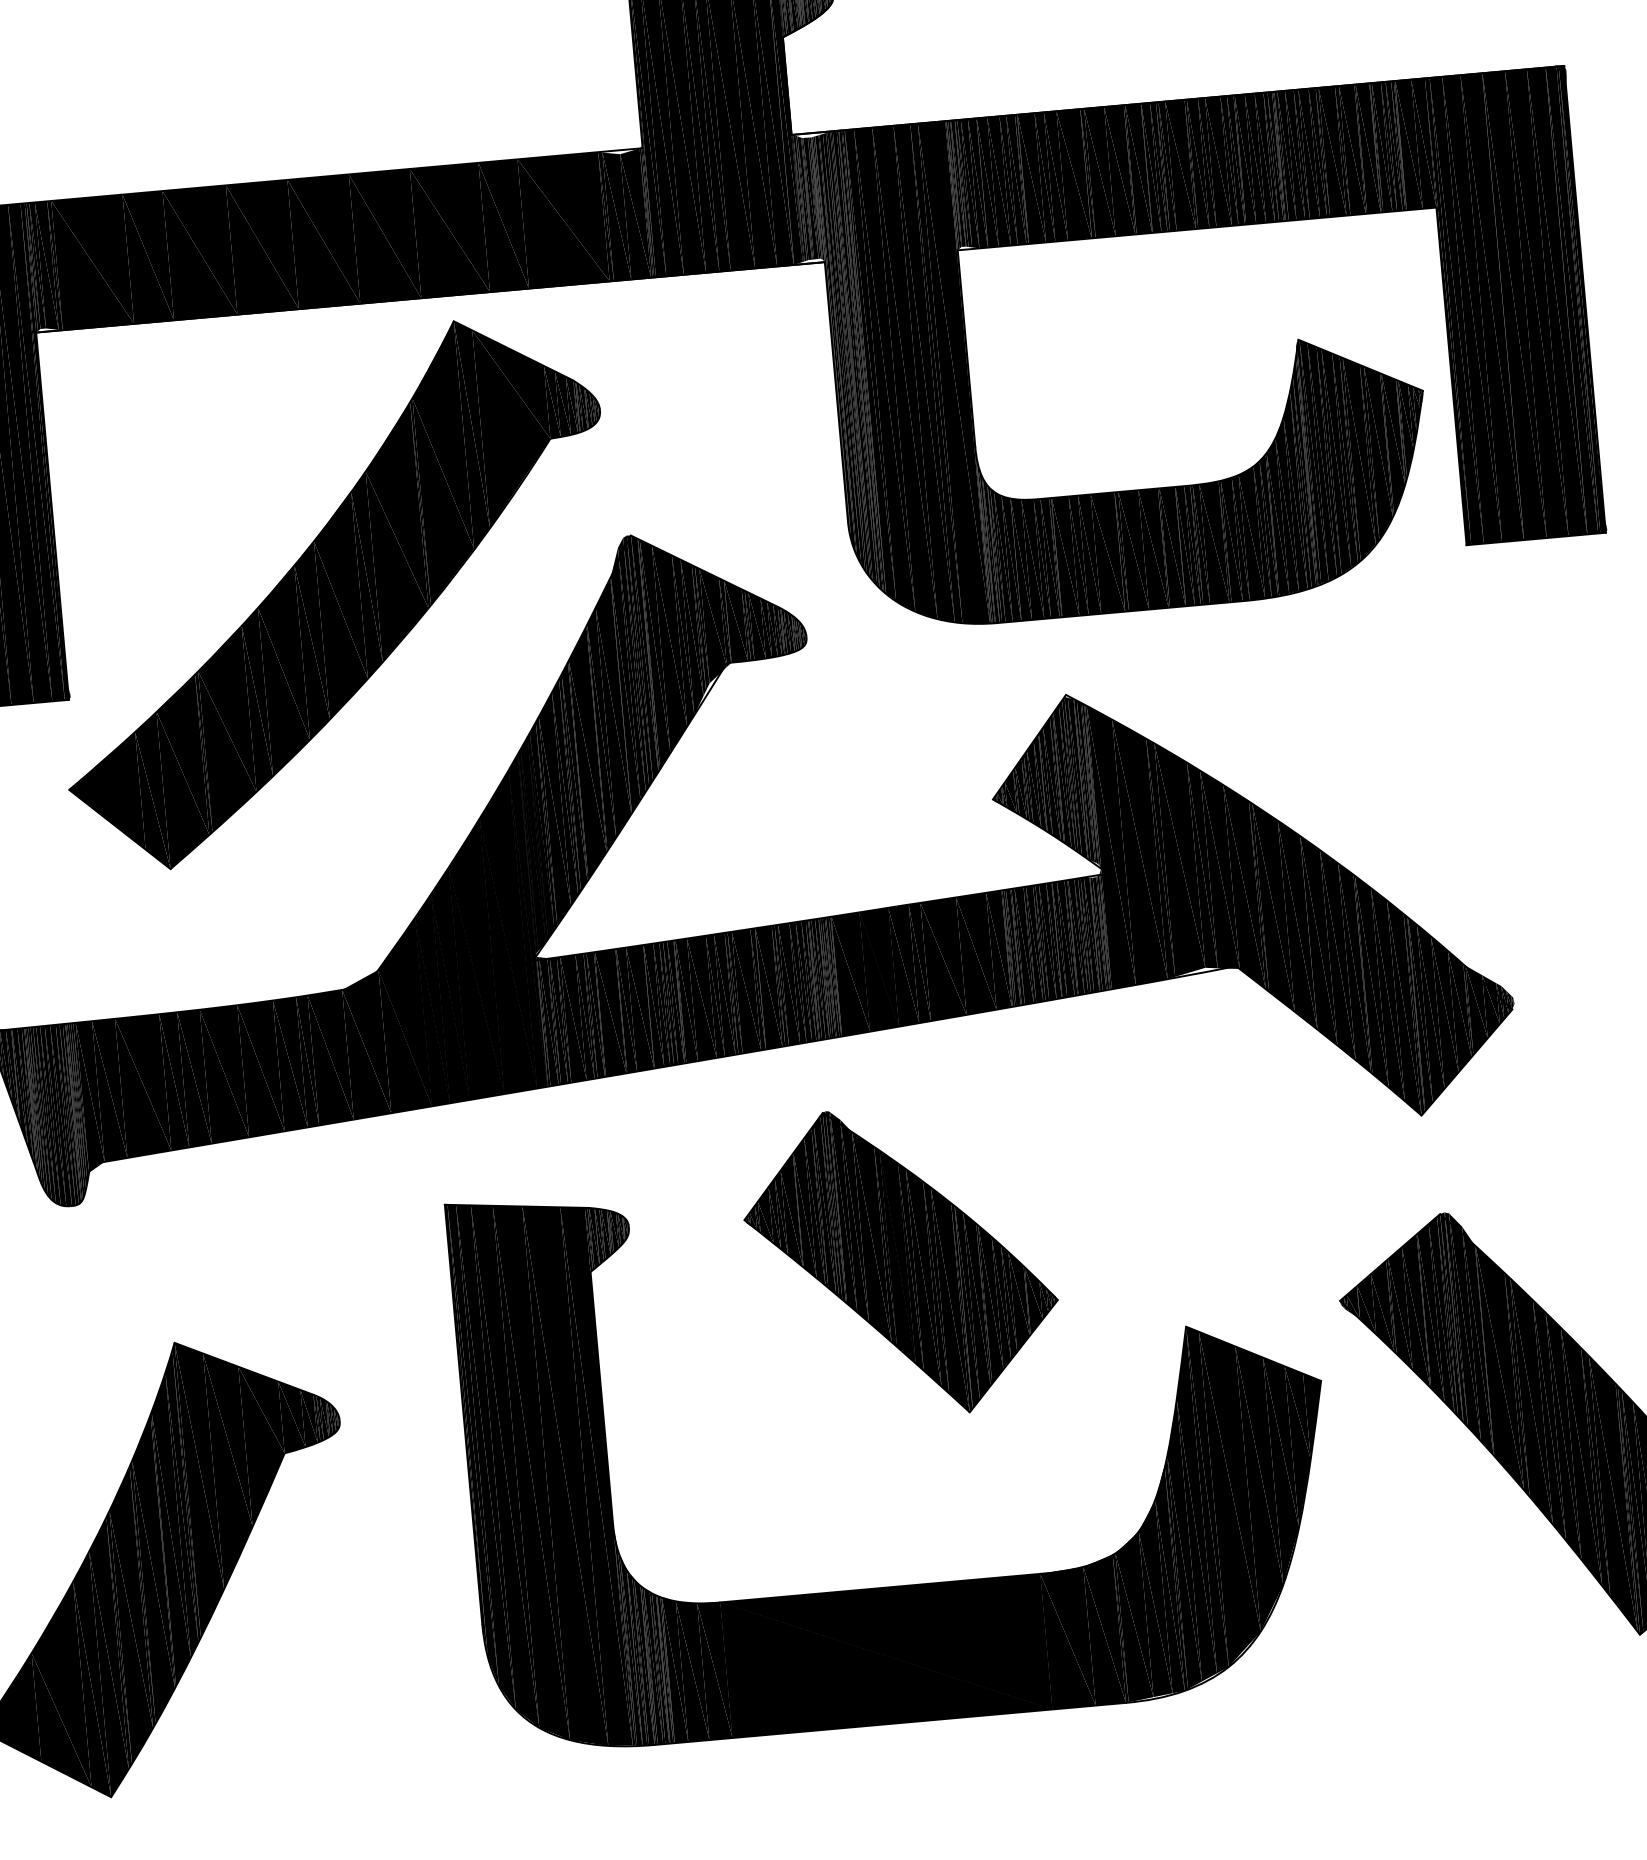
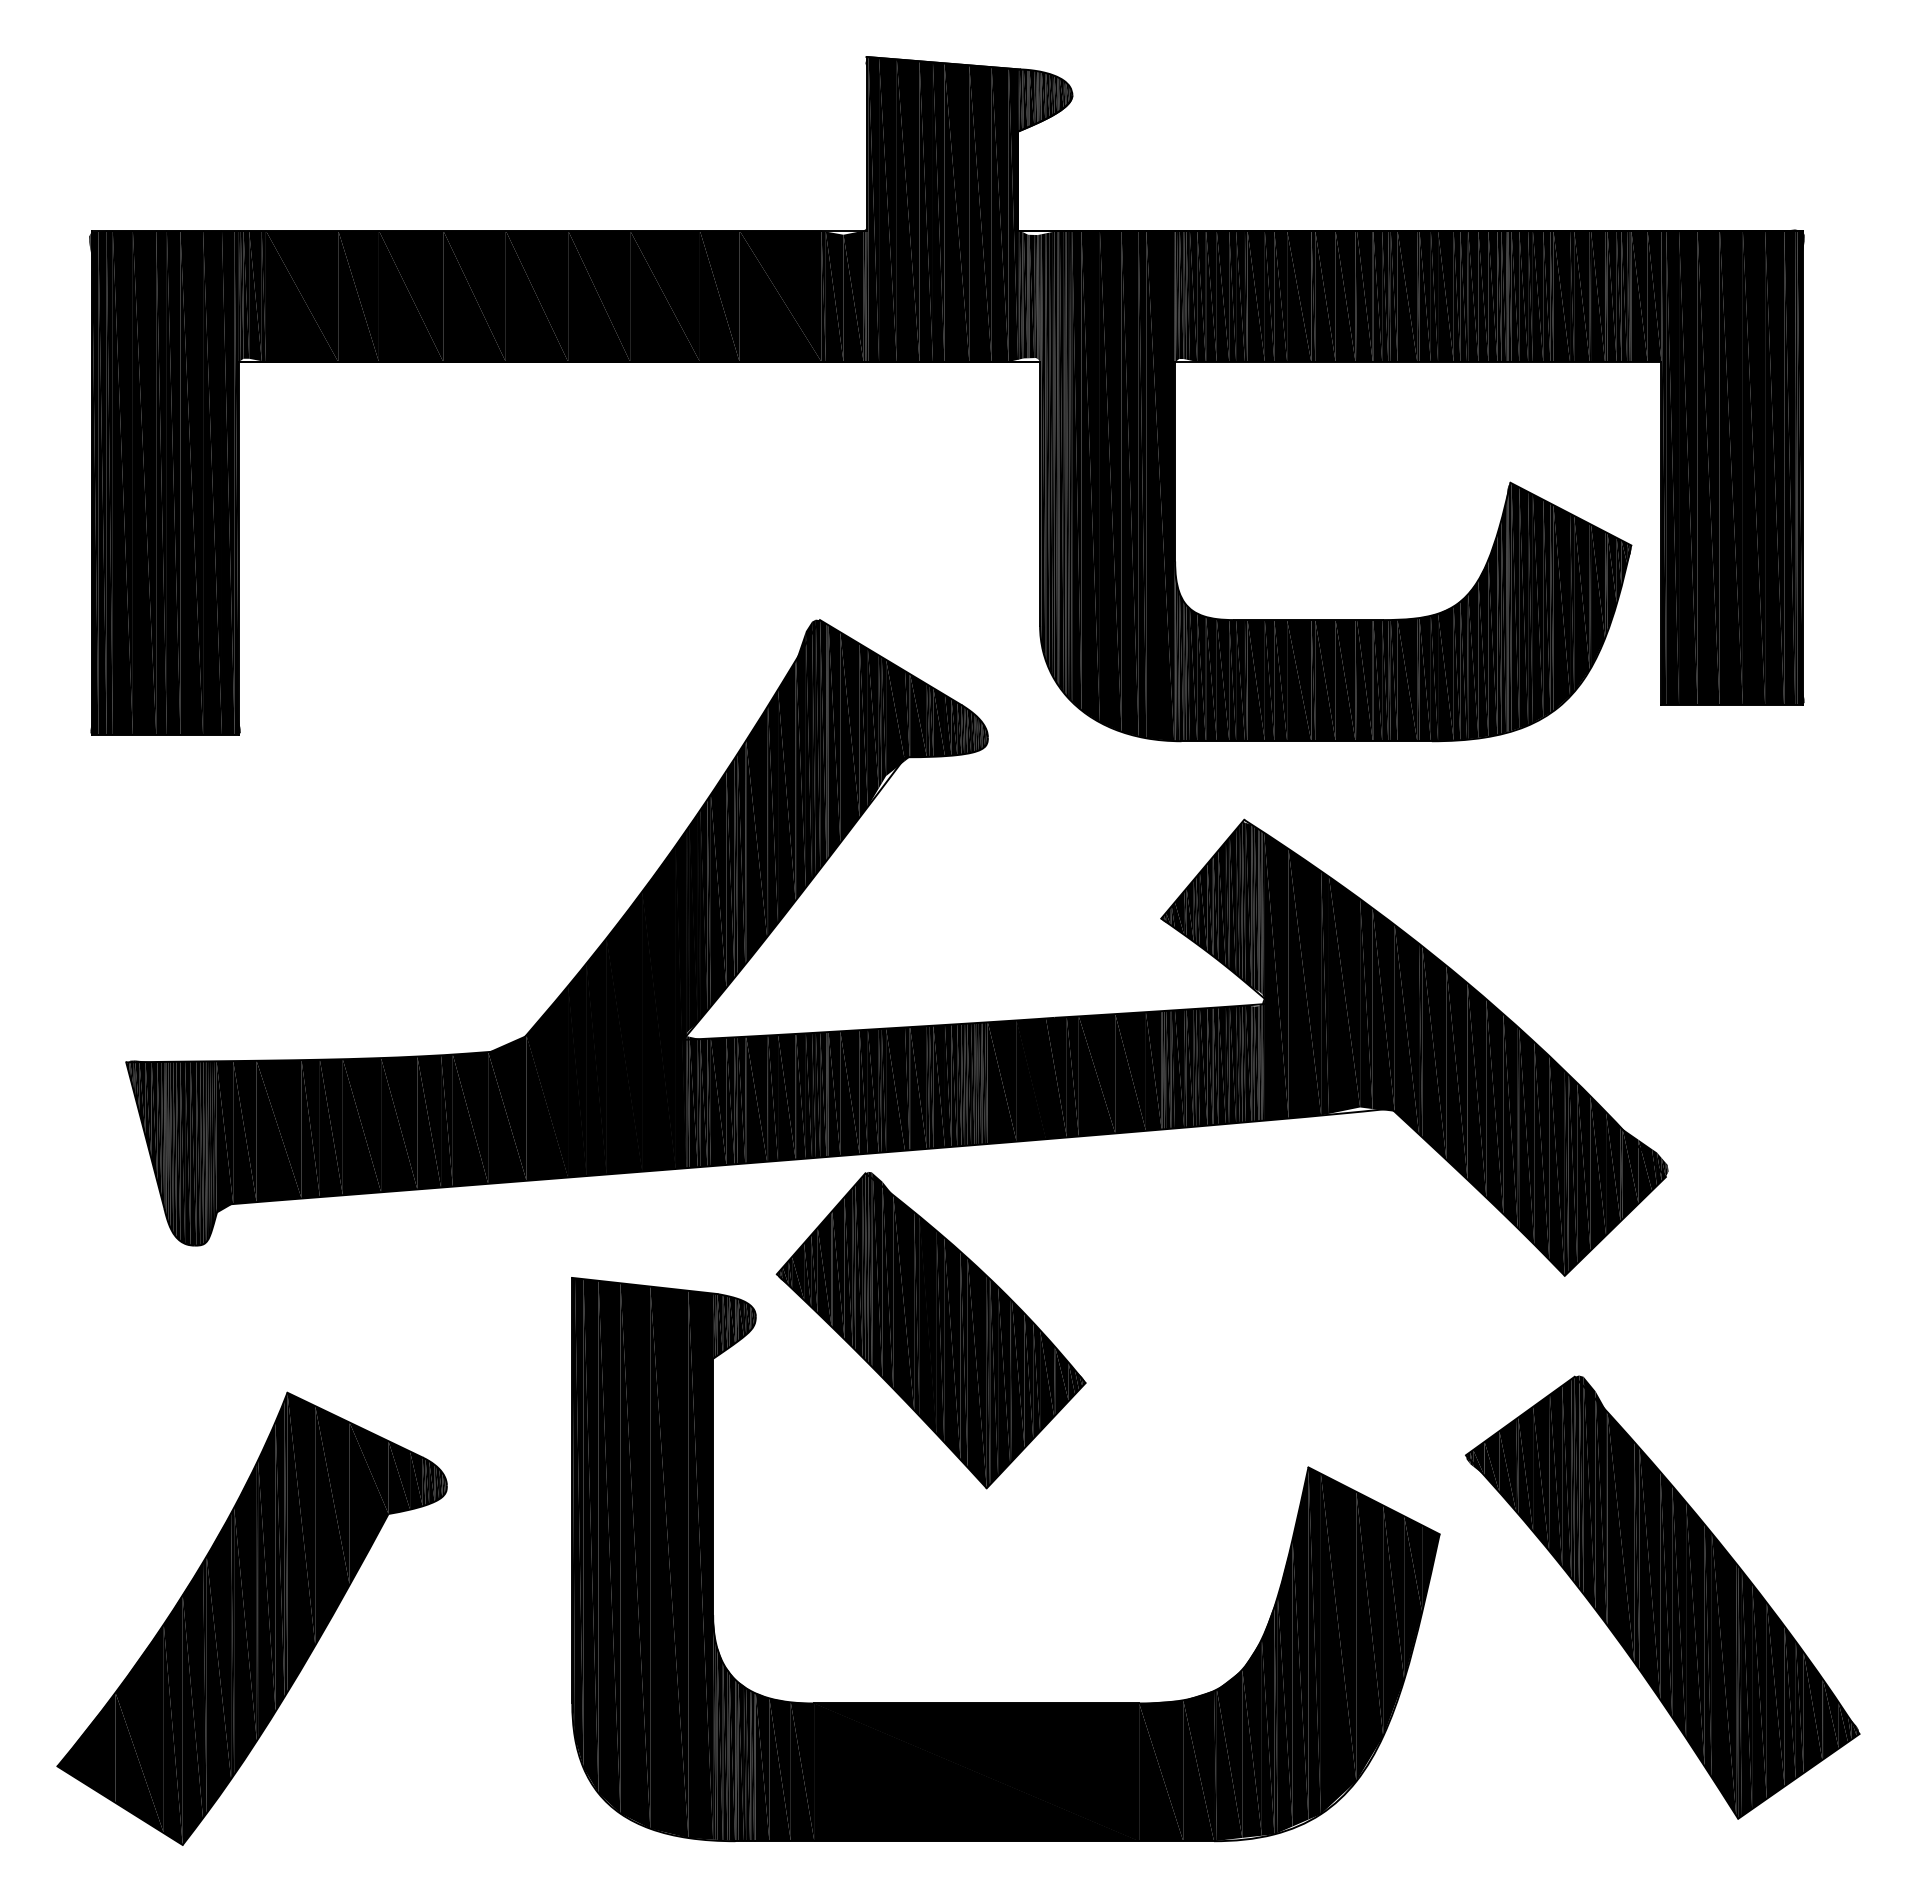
part: (333, 593) -> (515, 651), removed
part: (900, 1261) -> (930, 1330), moved

